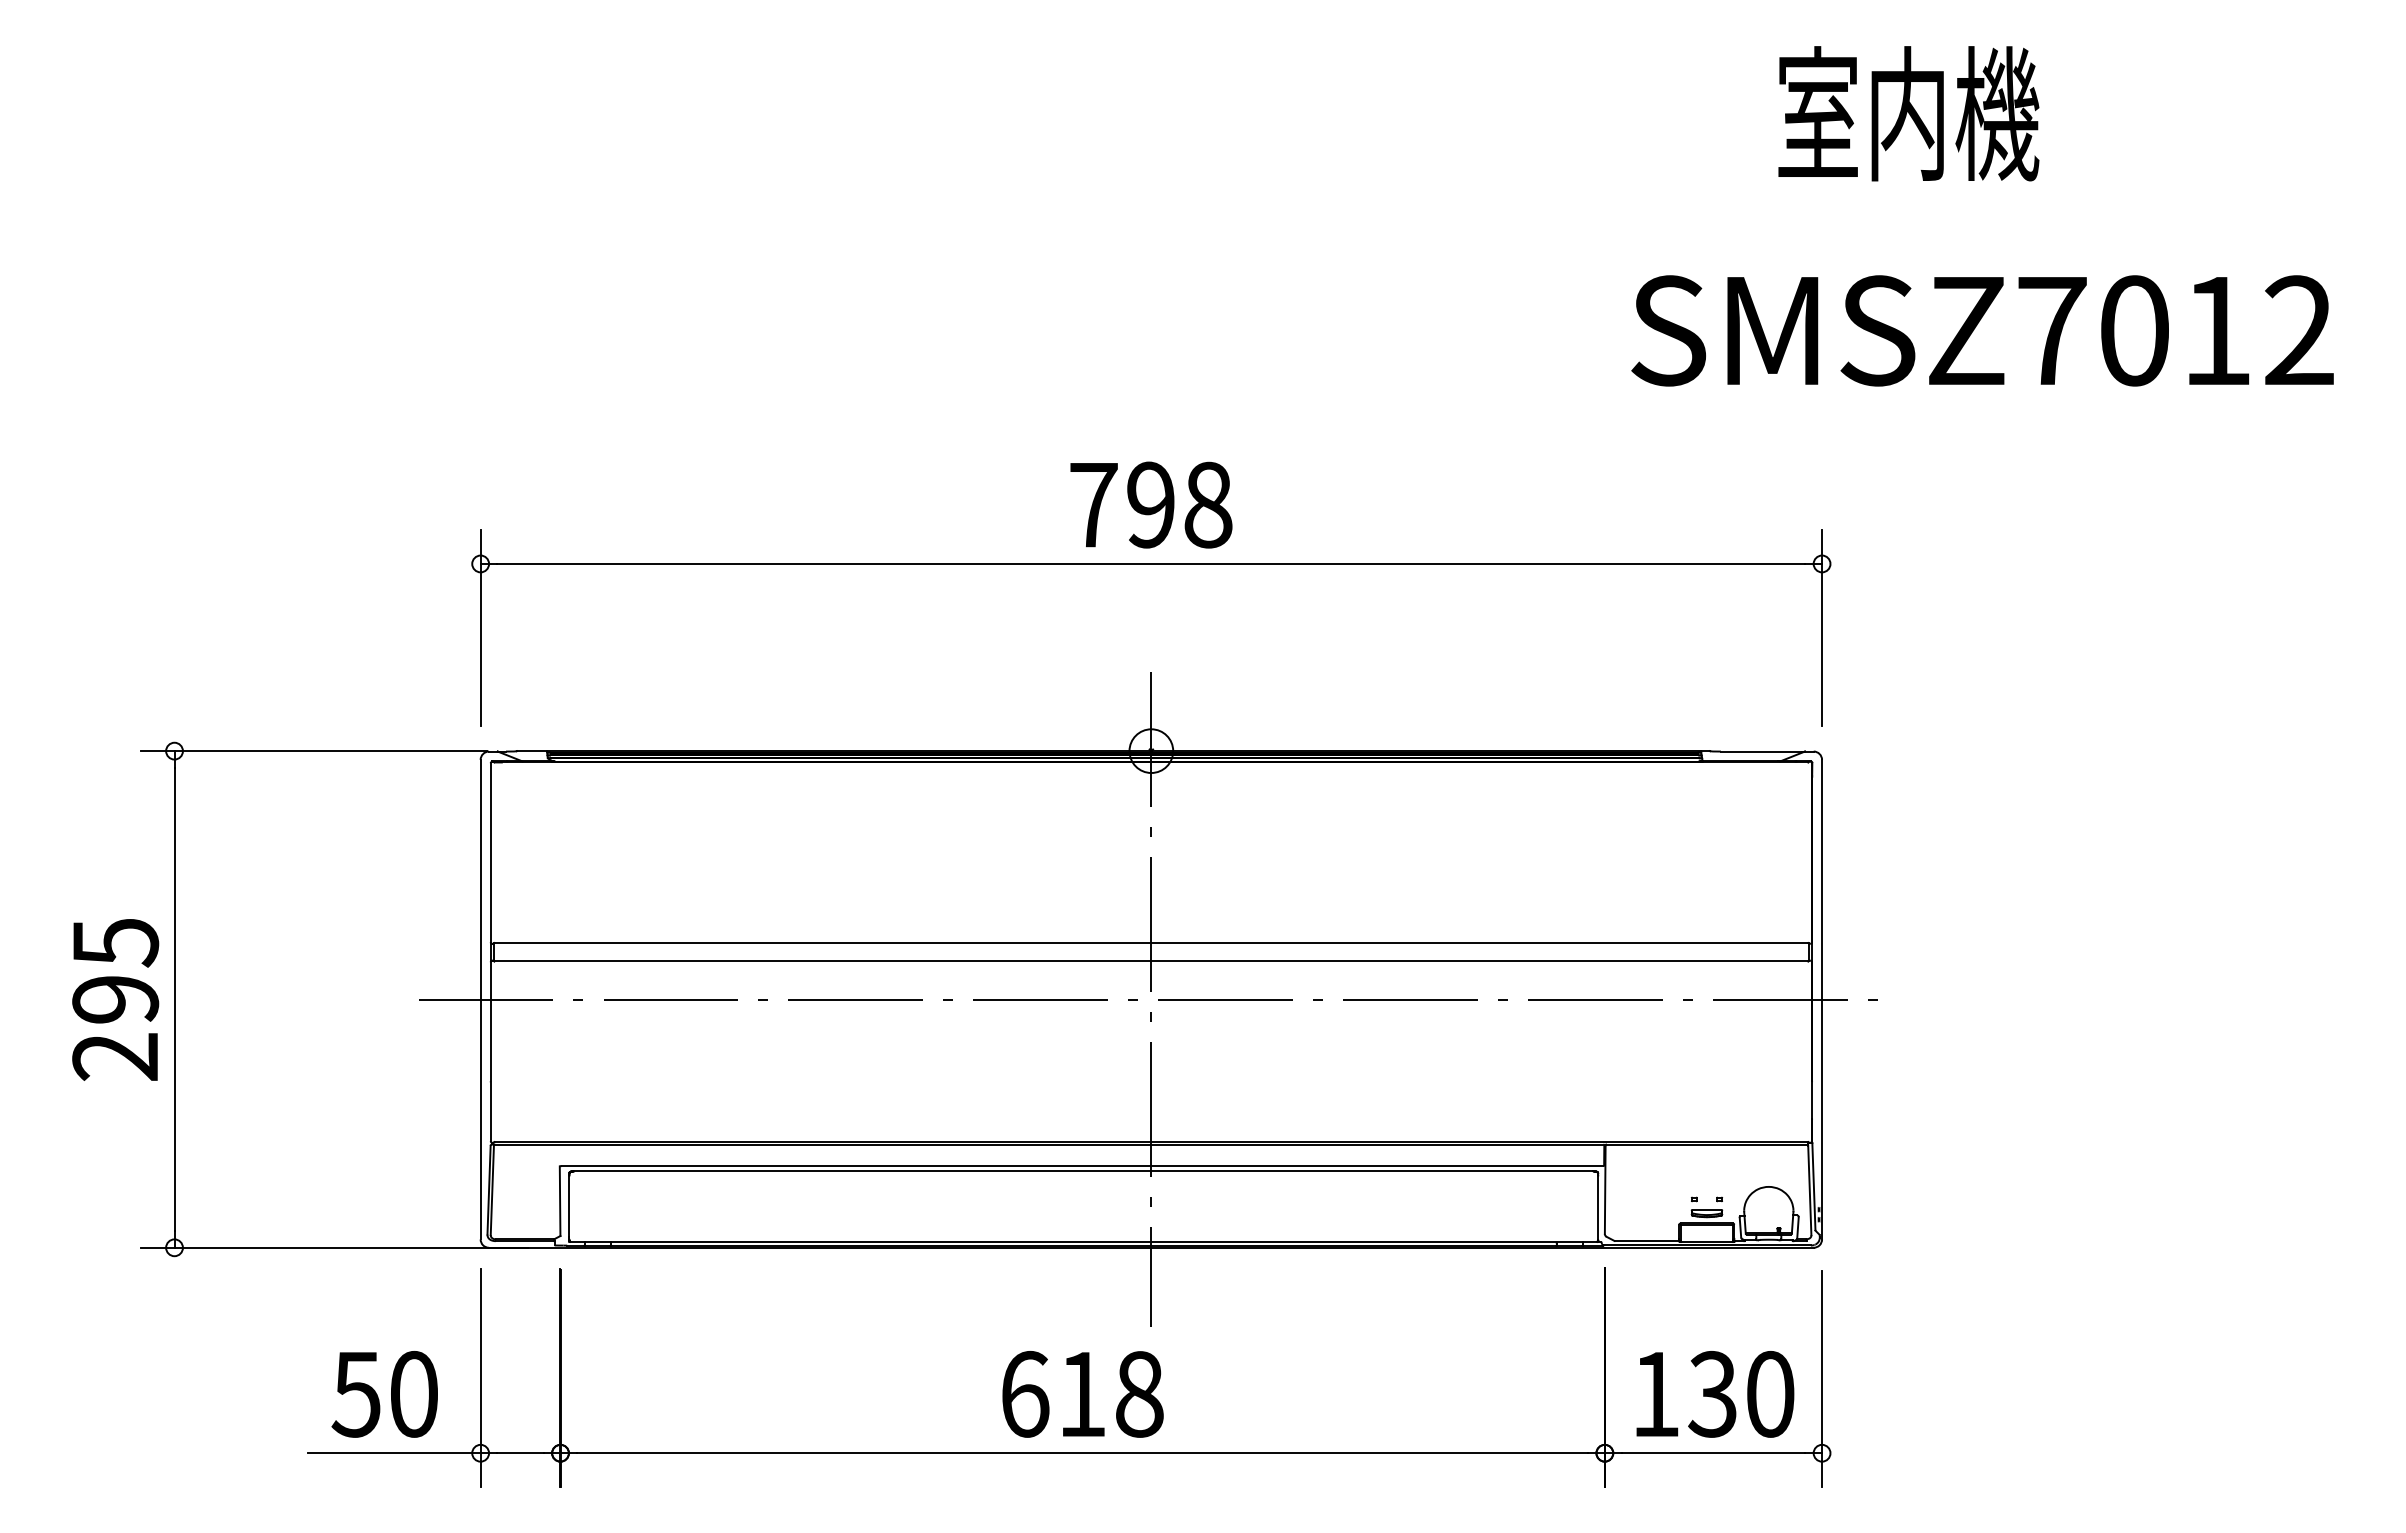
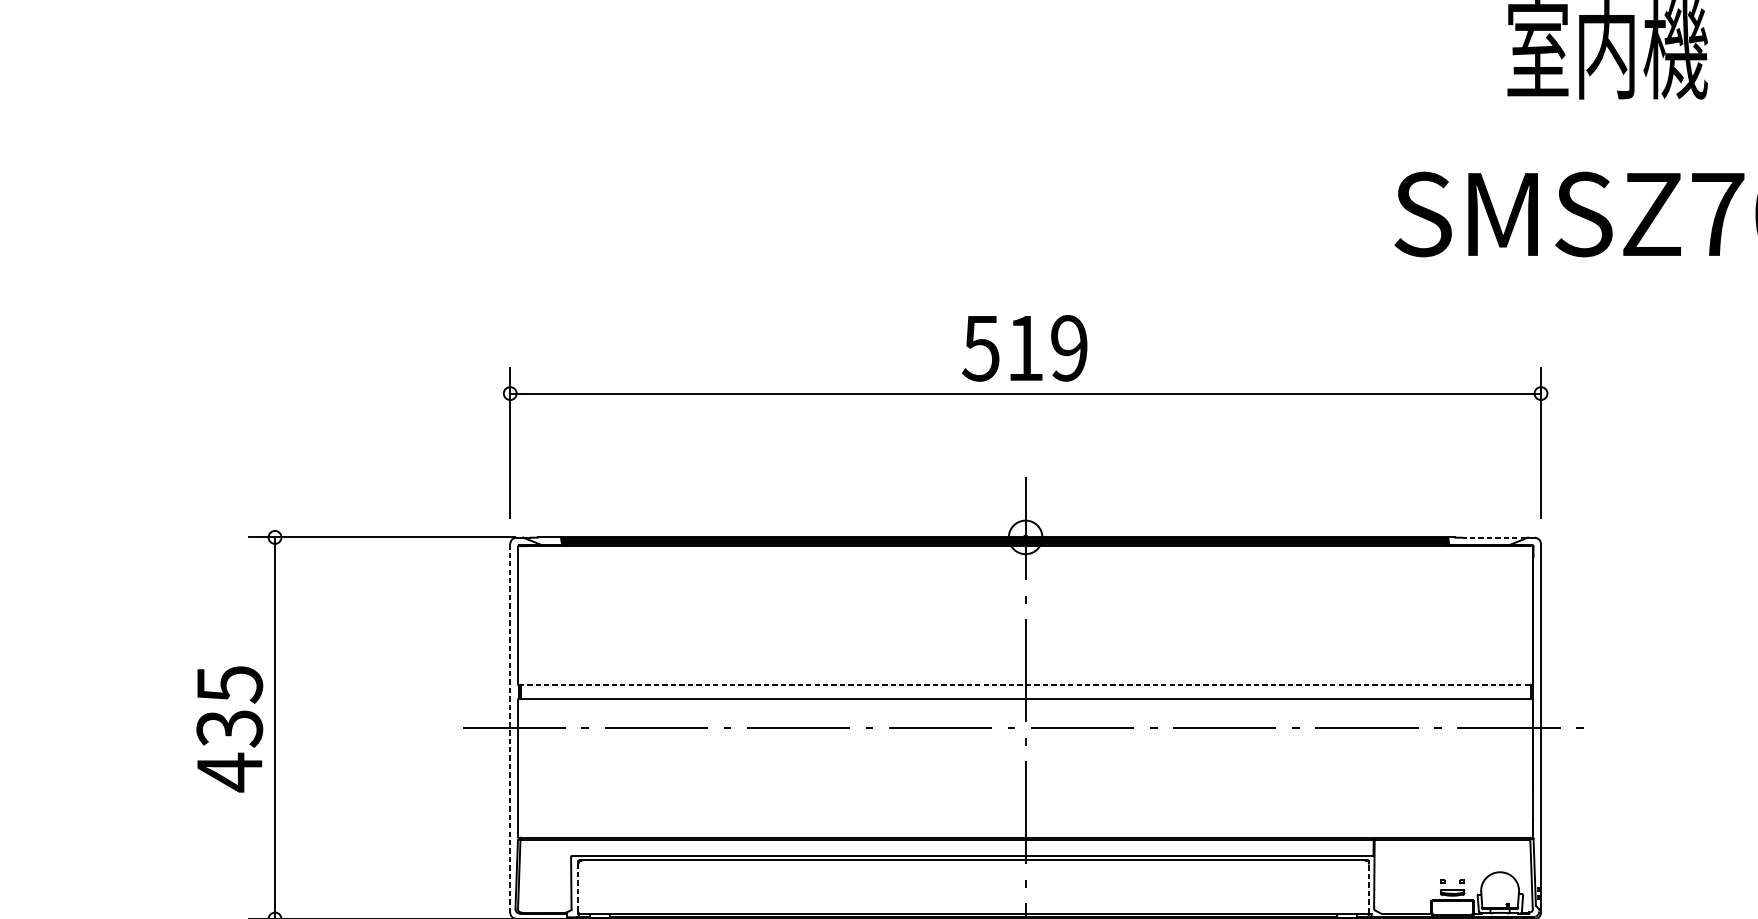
text: (1150, 504) -> (1024, 347), 798 -> 519
line: (1761, 751) -> (1494, 537), solid -> dashed
line: (1150, 943) -> (1024, 685), solid -> dashed
line: (480, 999) -> (510, 728), solid -> dashed
text: (115, 1029) -> (229, 751), 295 -> 435
line: (569, 1206) -> (578, 887), solid -> dashed
line: (1598, 1207) -> (1369, 888), solid -> dashed

